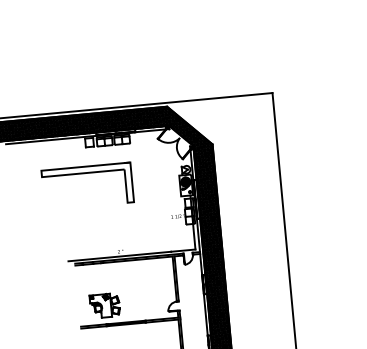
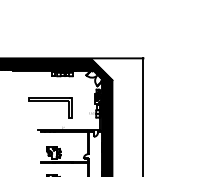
part: (87, 185) -> (50, 107), moved

